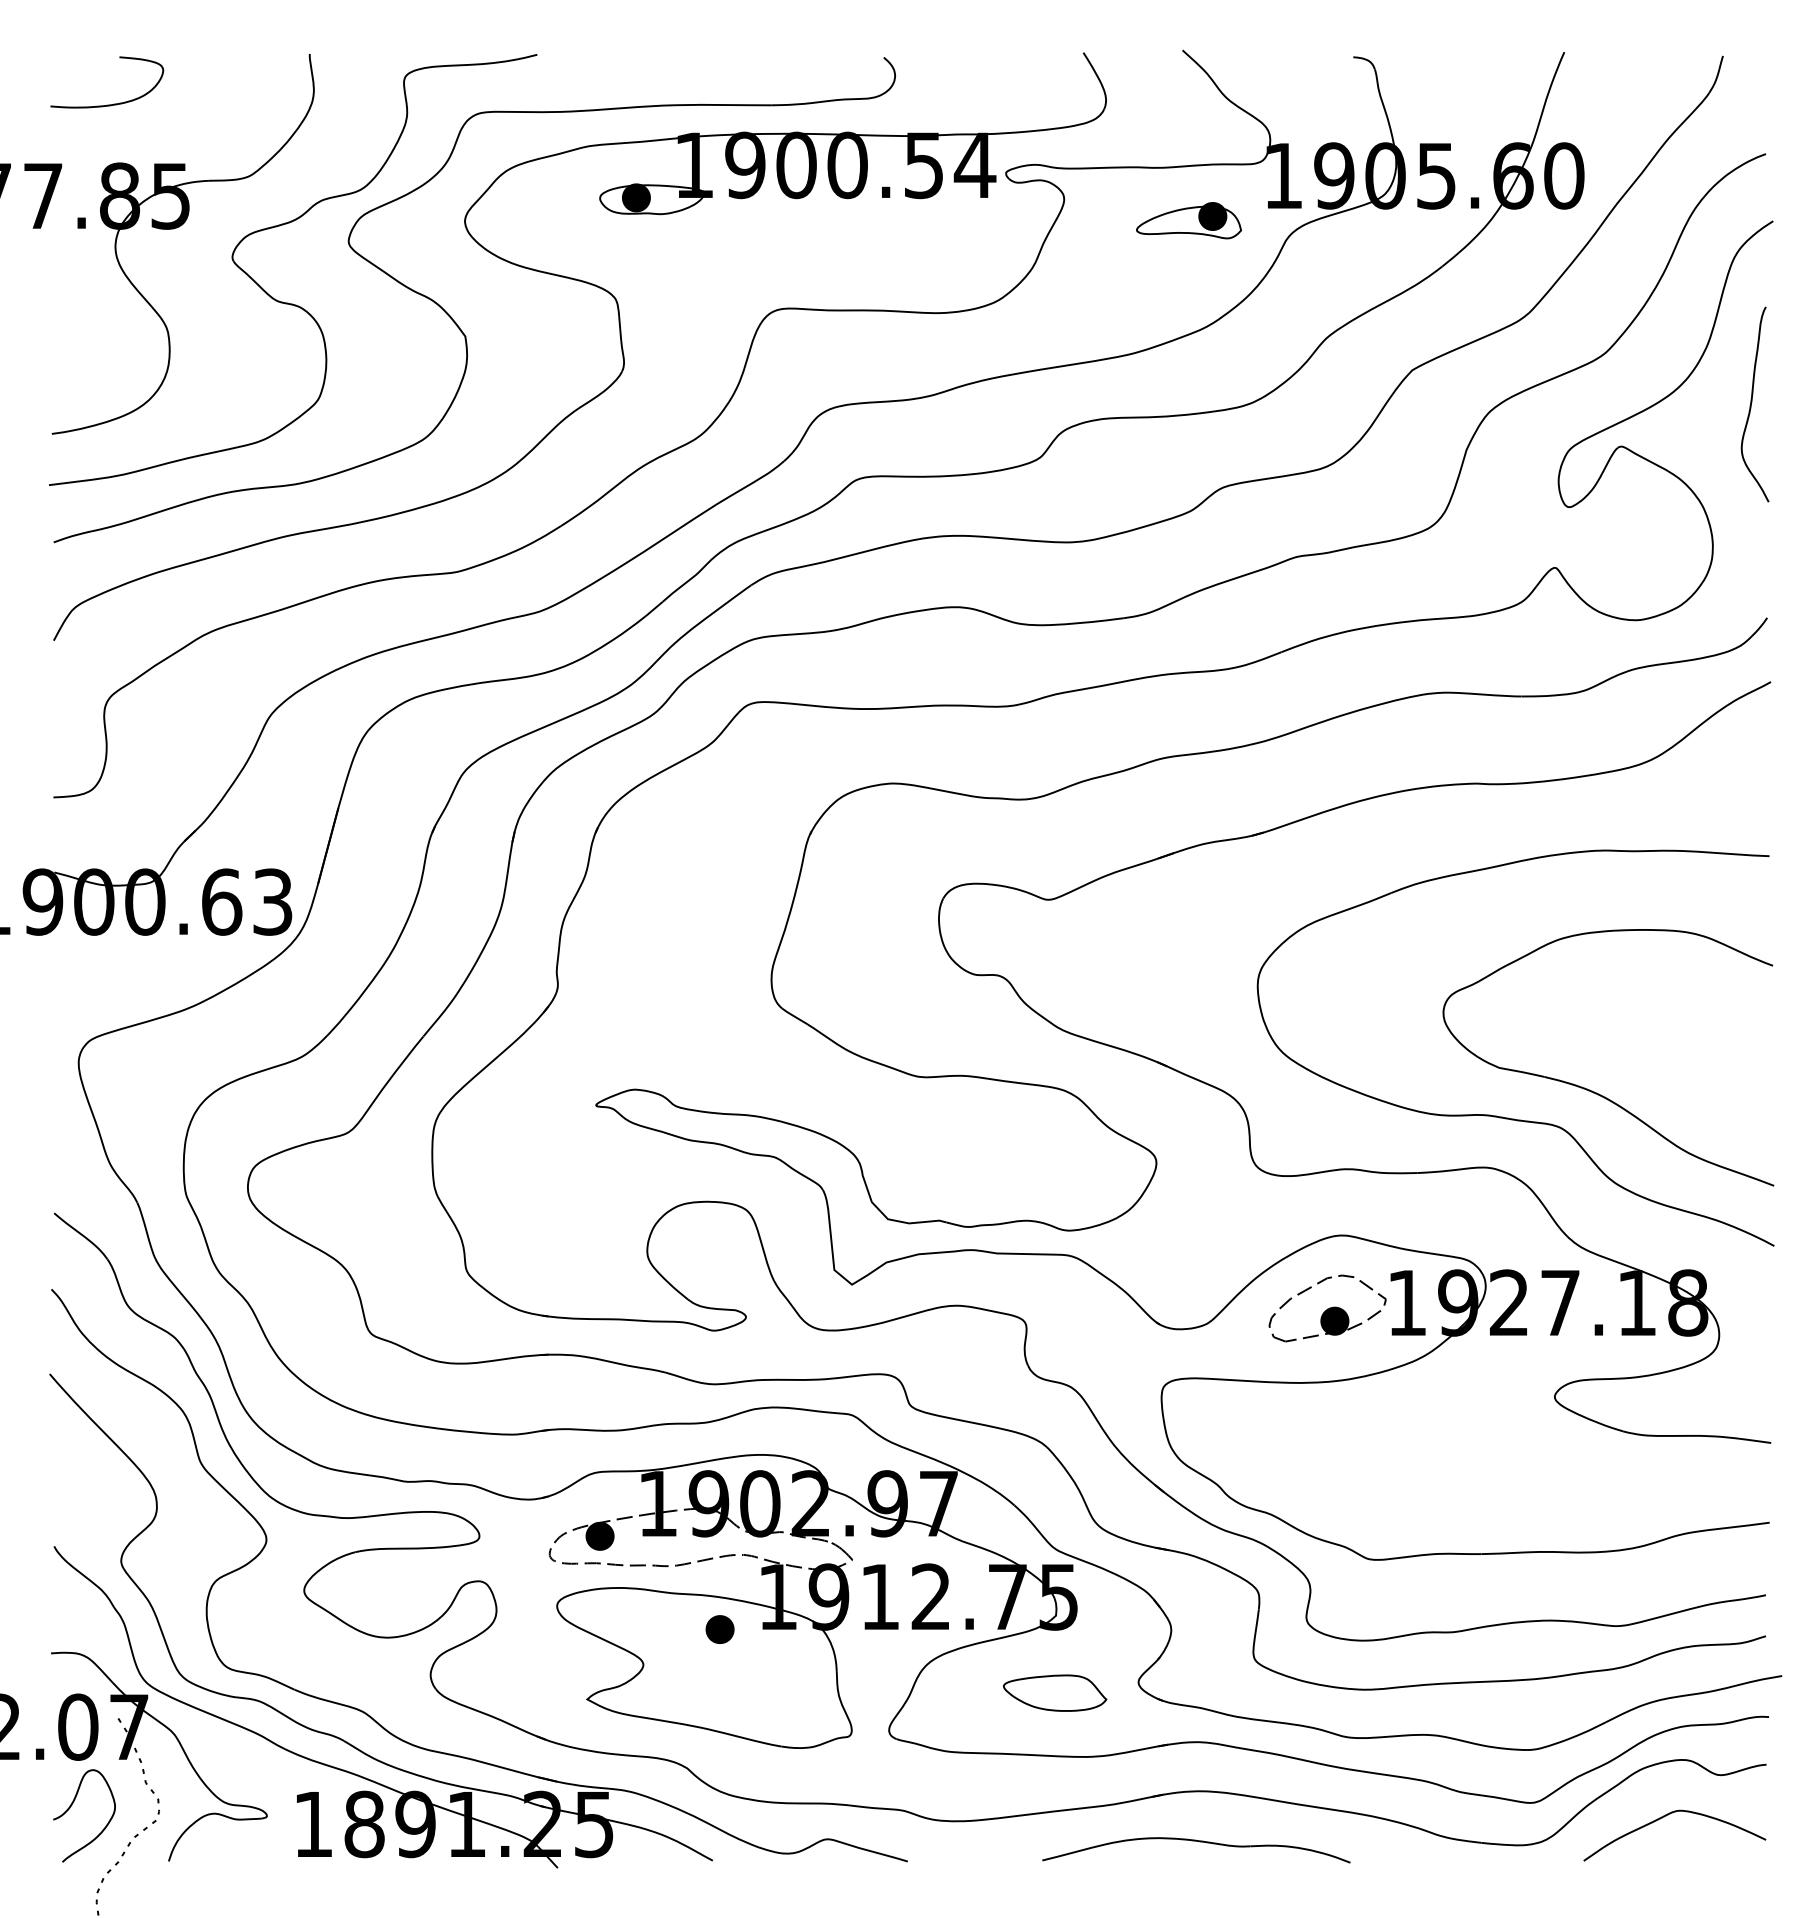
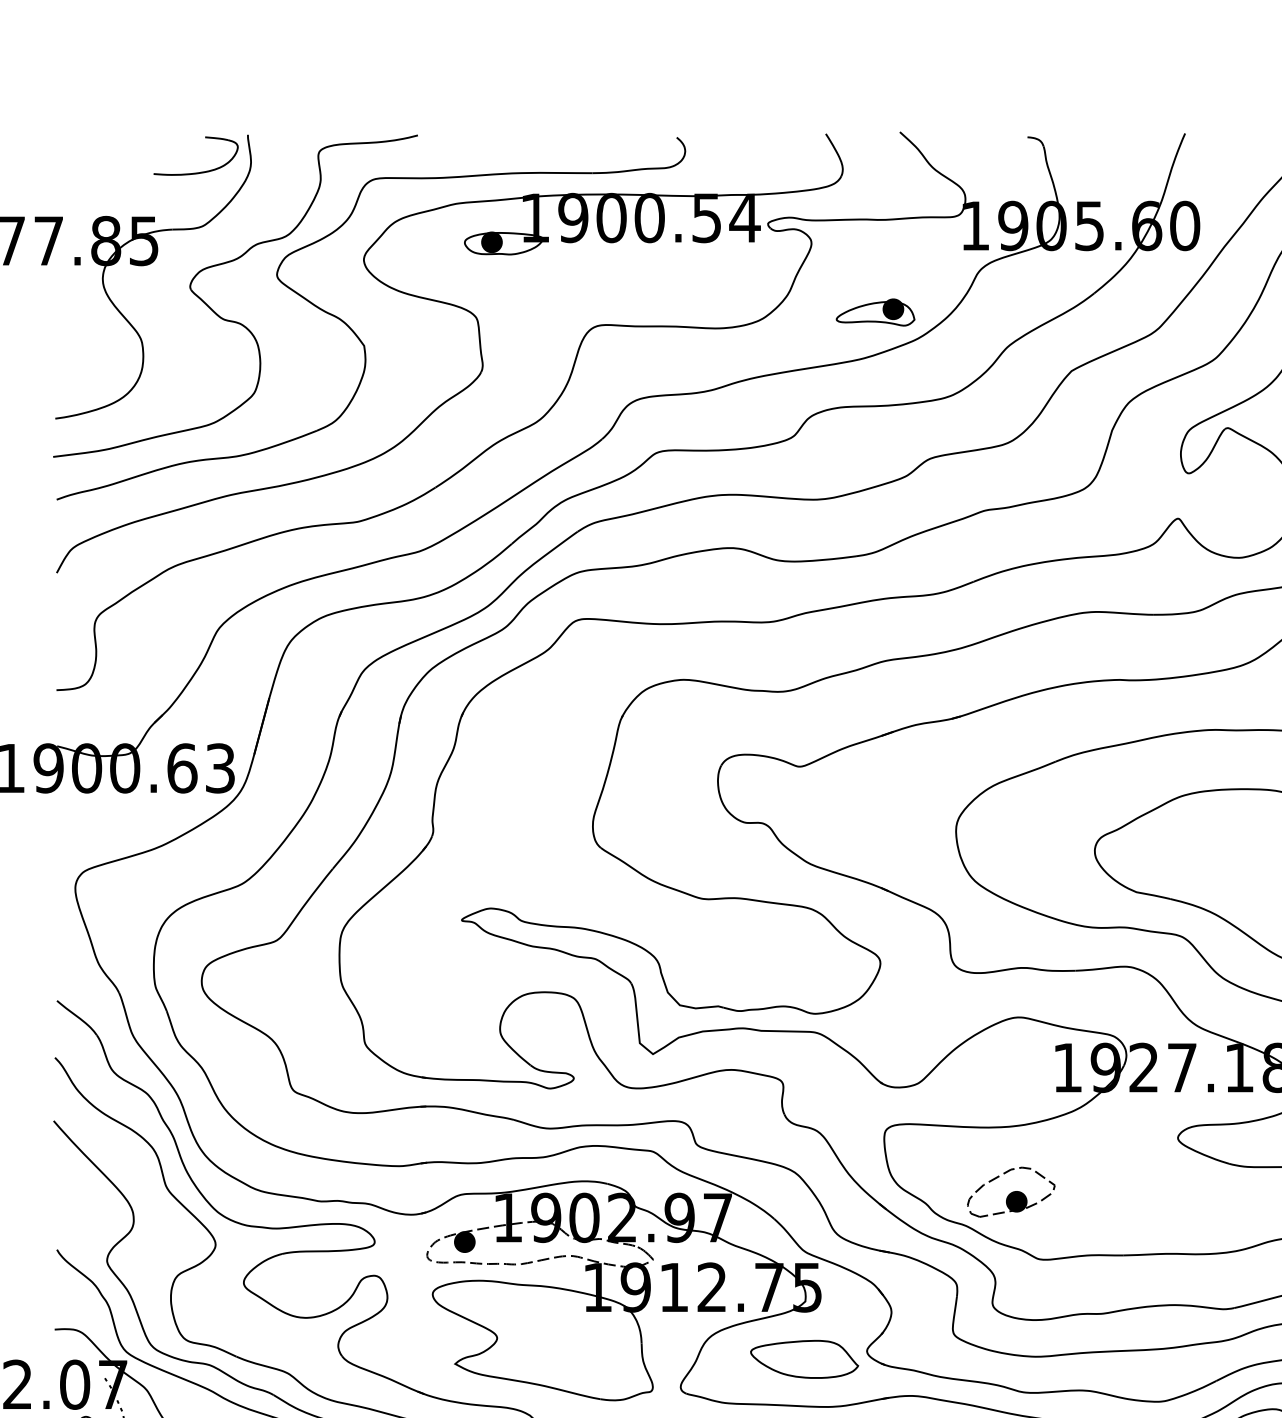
part: (113, 103) -> (200, 171), moved
part: (1188, 220) -> (875, 312), moved
part: (1327, 1308) -> (1011, 1192), moved
part: (719, 1629) -> (554, 1311), removed
part: (1055, 1692) -> (805, 1358), size x1.4

